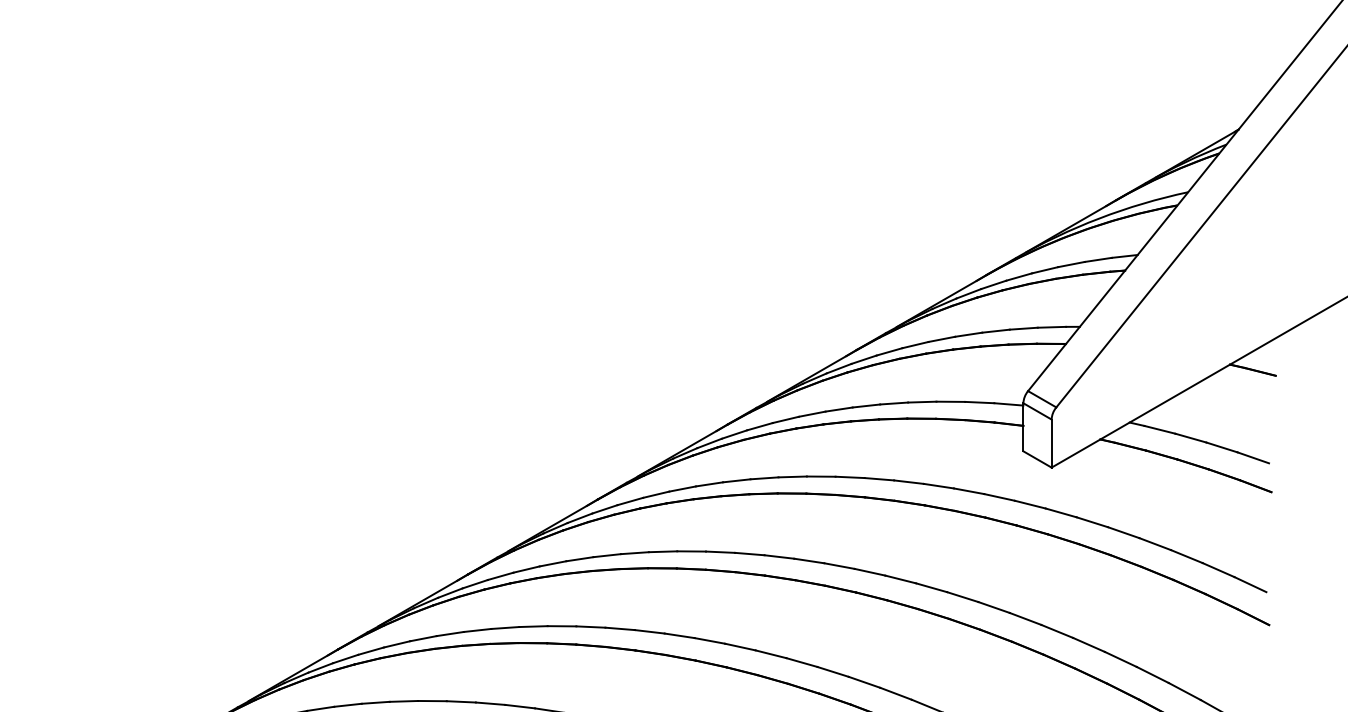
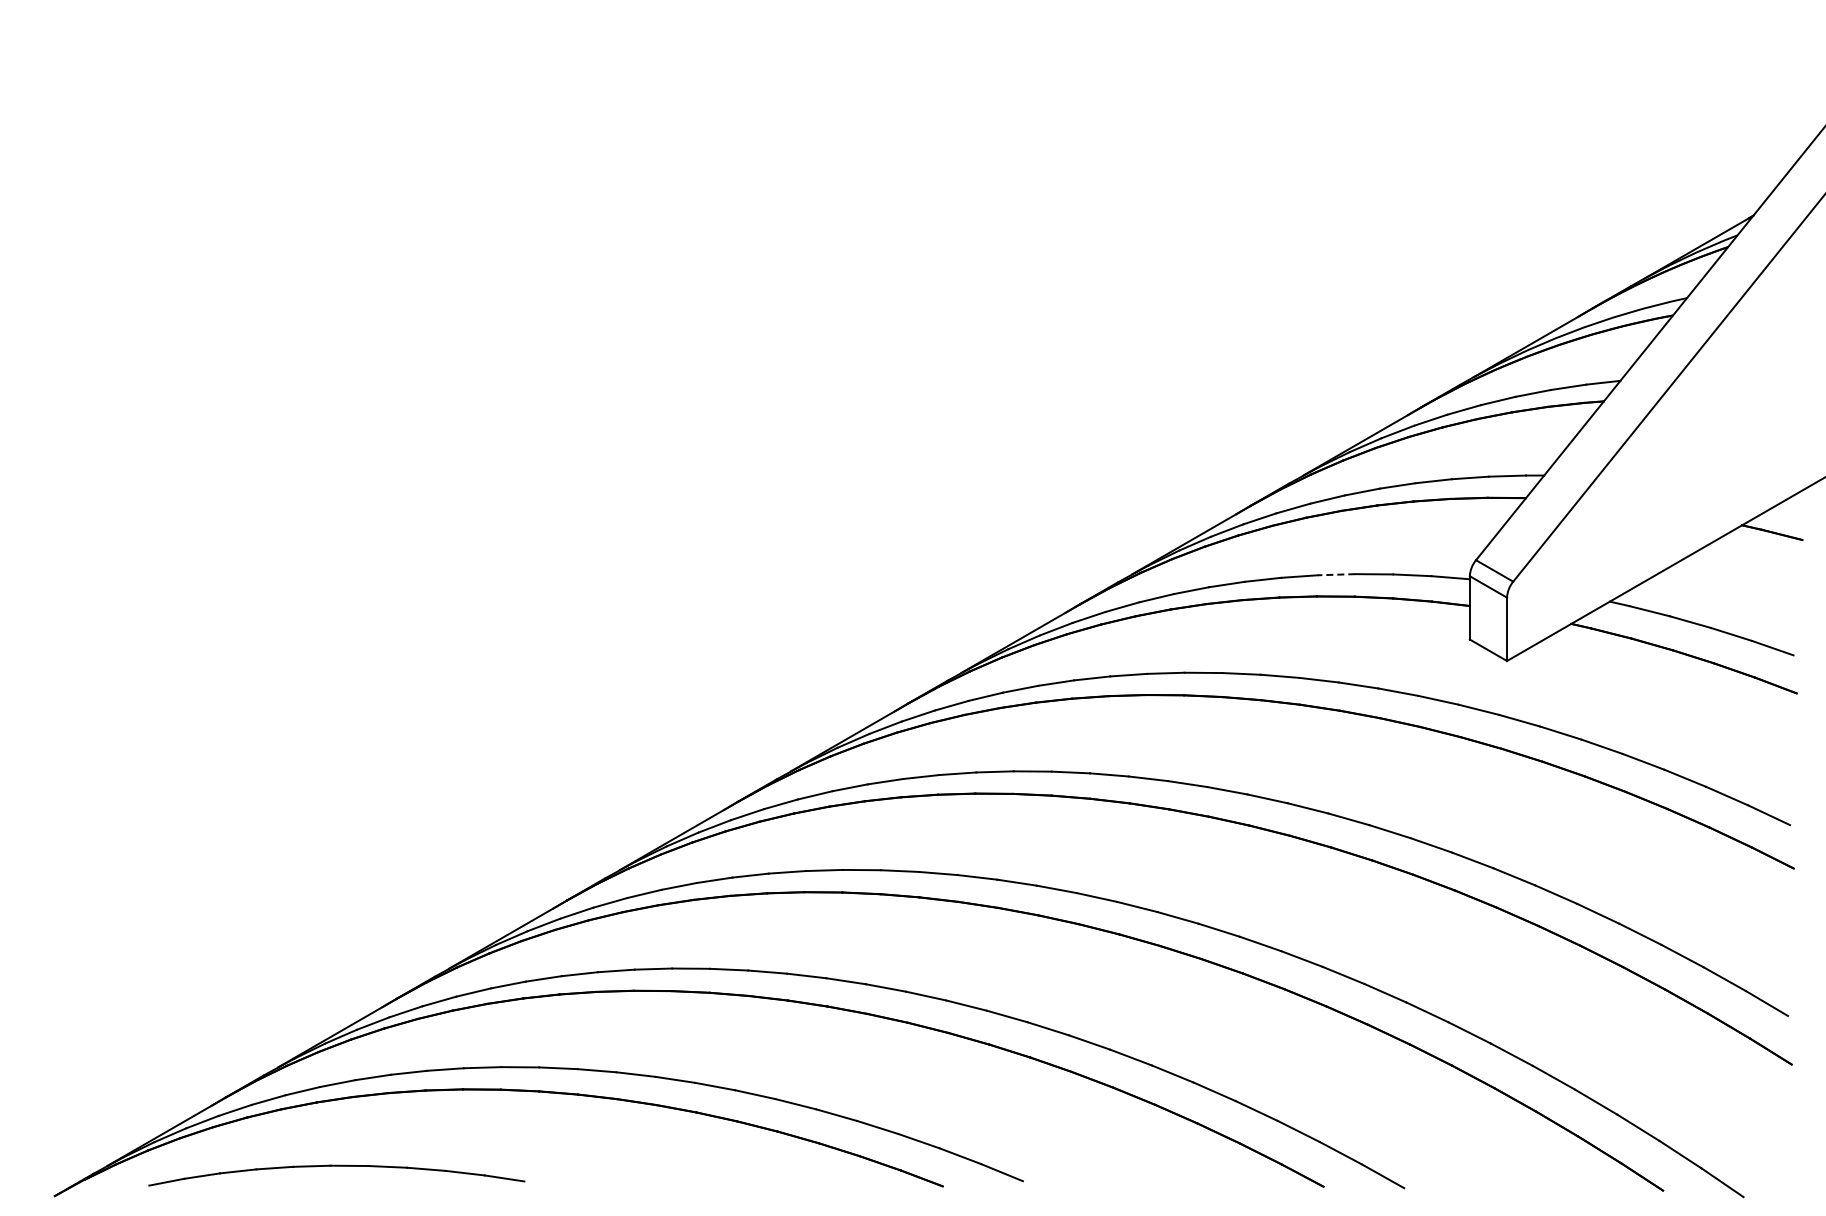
line: (922, 401) -> (1336, 574), solid -> dashed

